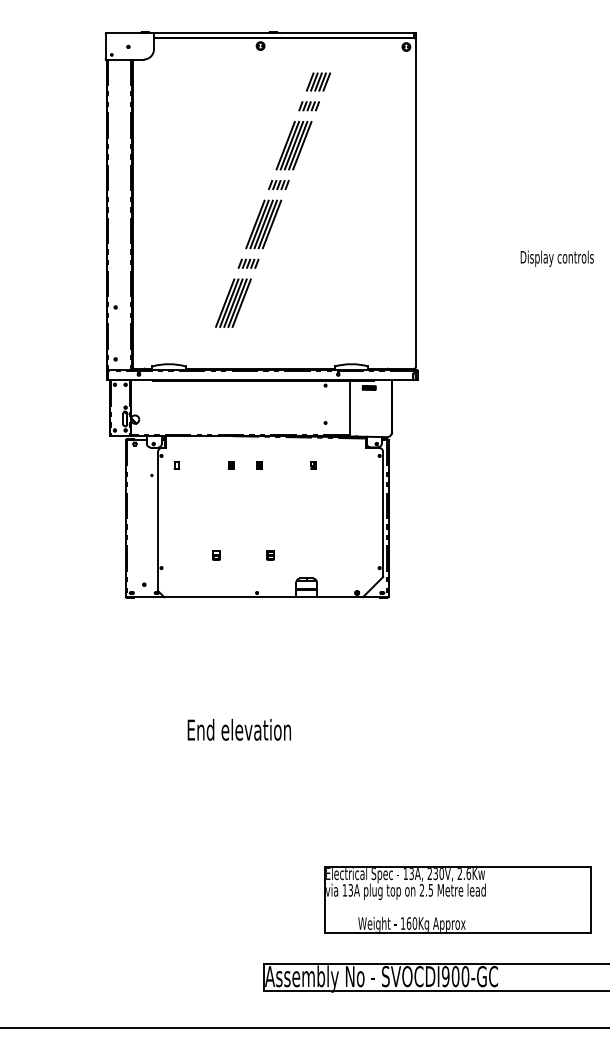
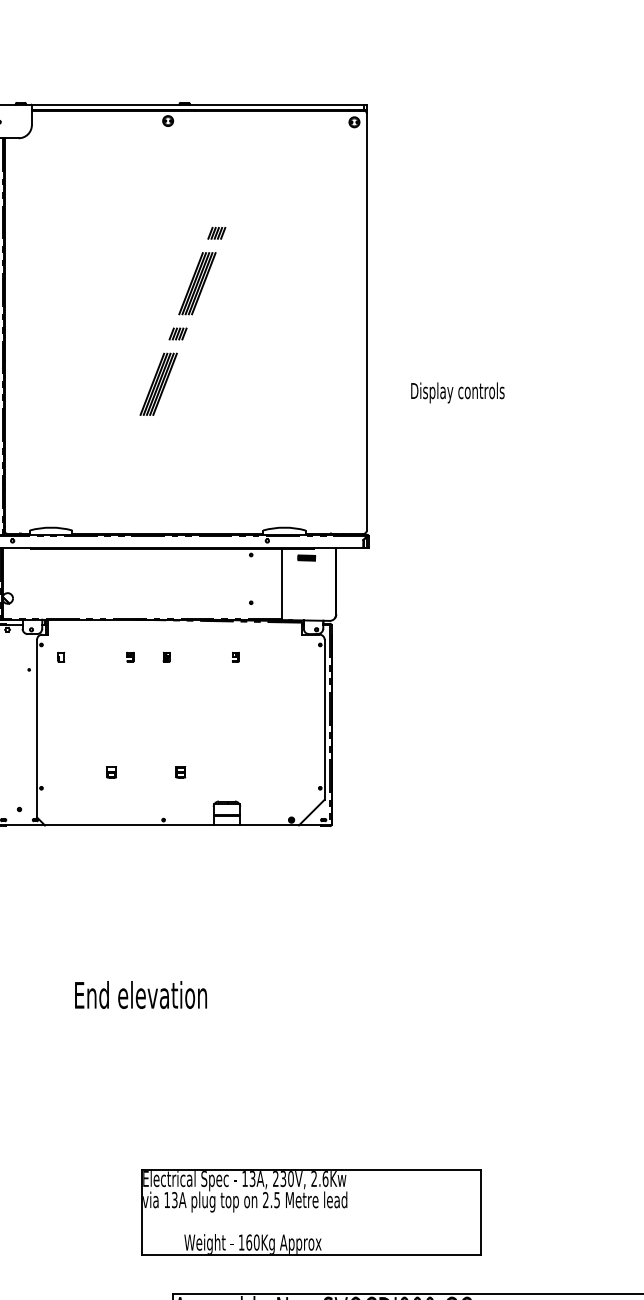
part: (273, 199) -> (184, 317), size x0.6
text: (556, 258) -> (456, 392), moved
part: (457, 899) -> (311, 1211), moved

